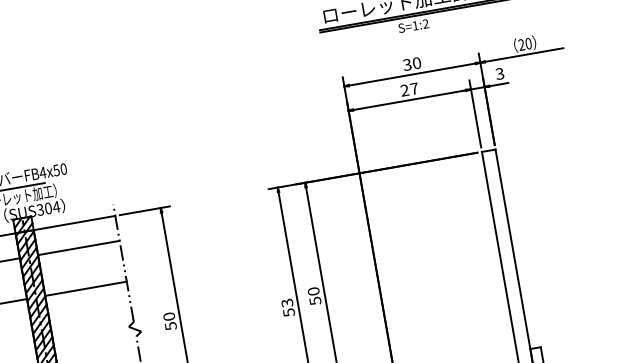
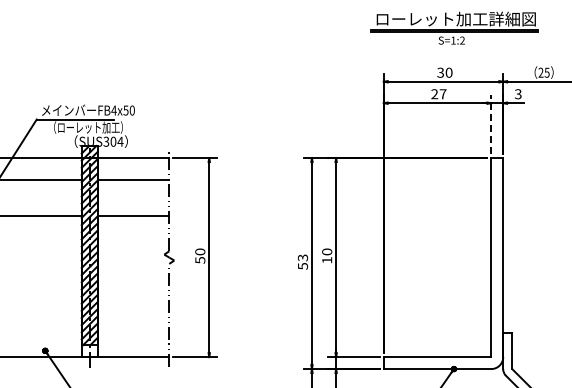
text: (527, 43) -> (546, 72), 20 -> 25
line: (475, 113) -> (491, 124), solid -> dashed
text: (315, 301) -> (327, 260), 50 -> 10

